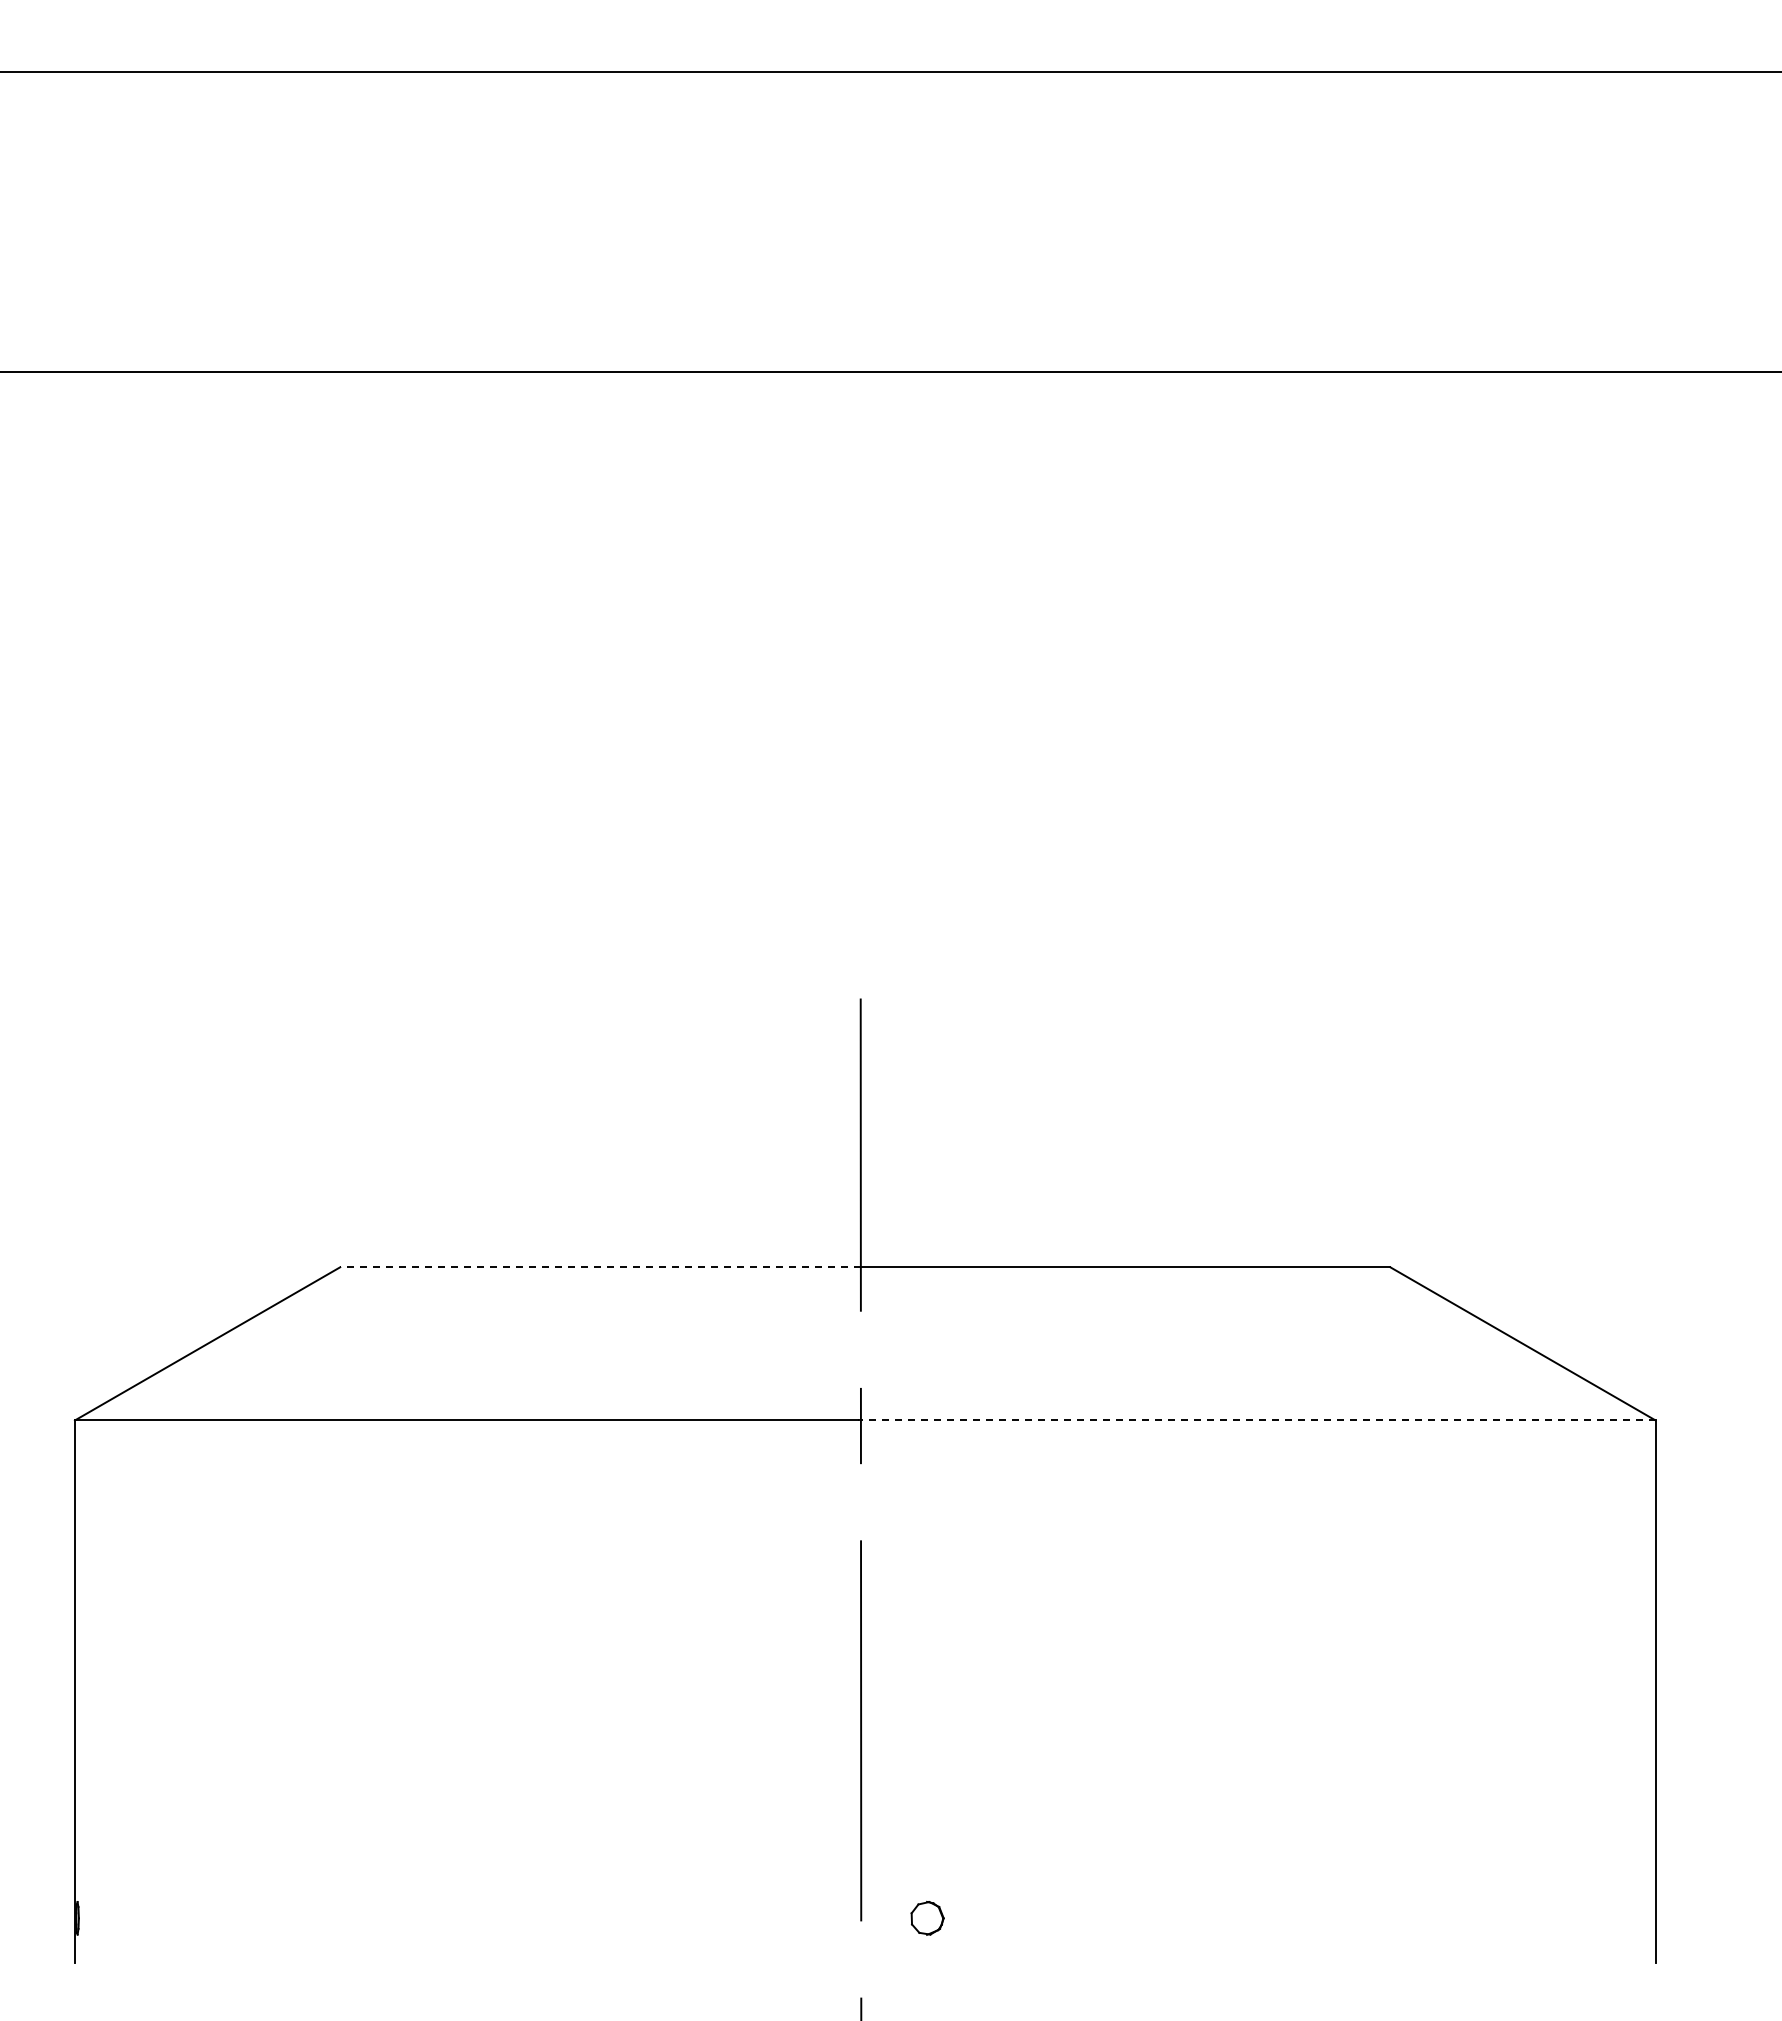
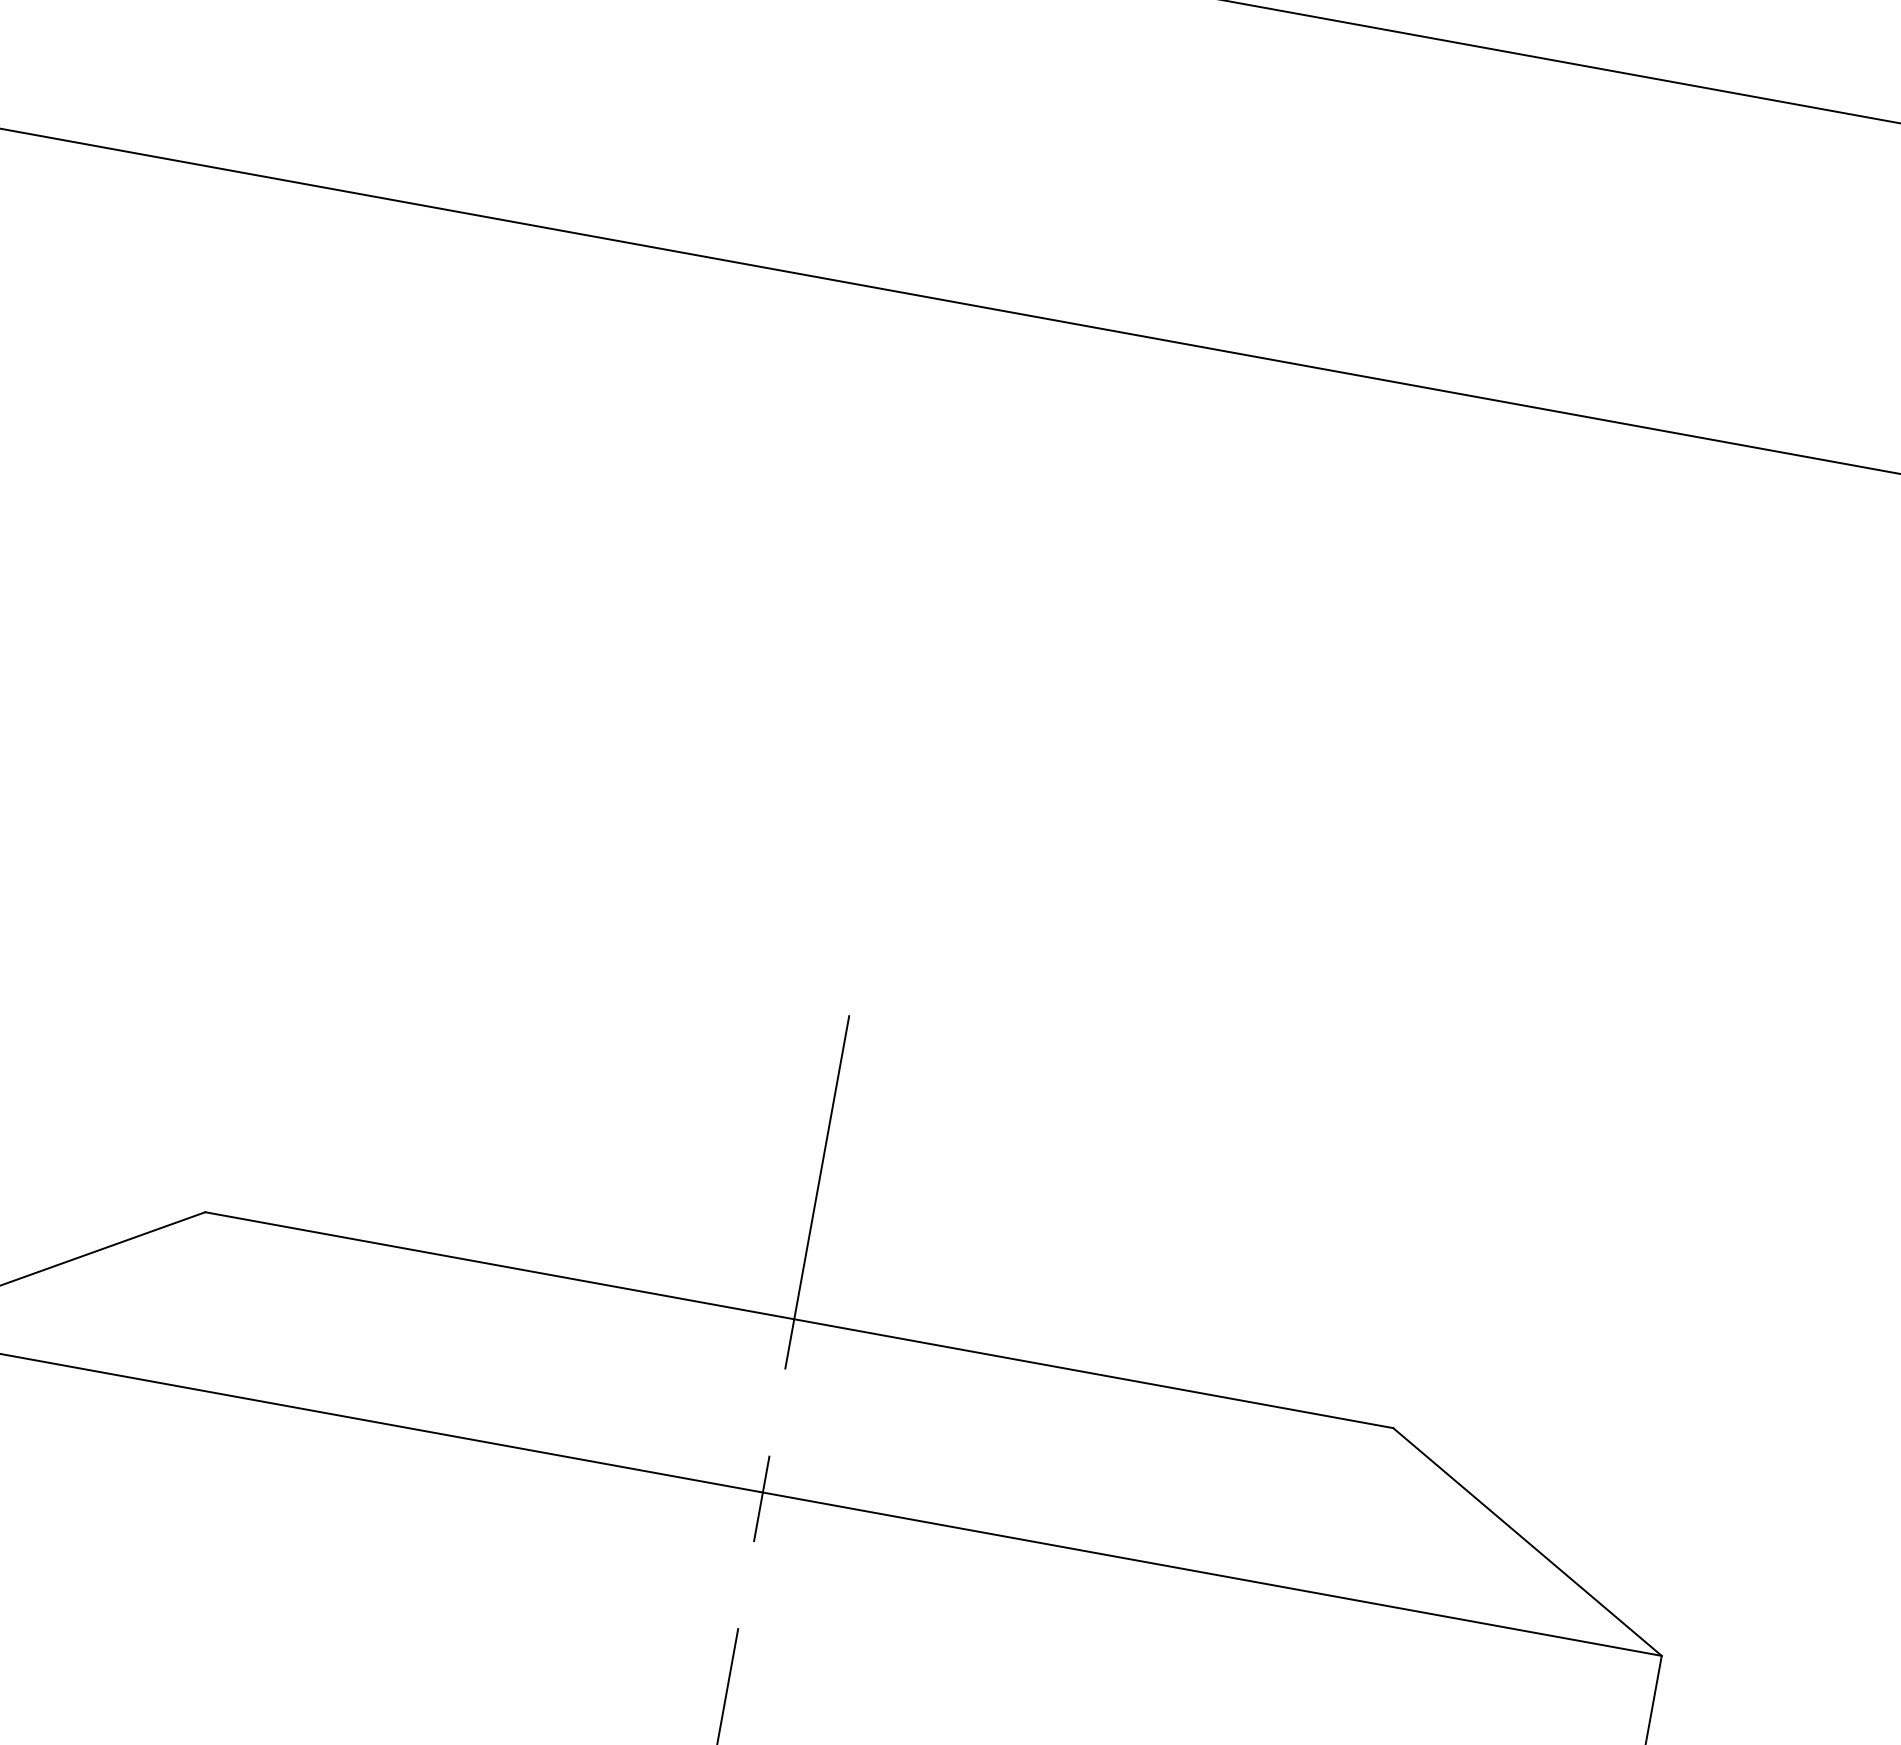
line: (599, 1267) -> (498, 1265), dashed -> solid
line: (1257, 1420) -> (1211, 1574), dashed -> solid

